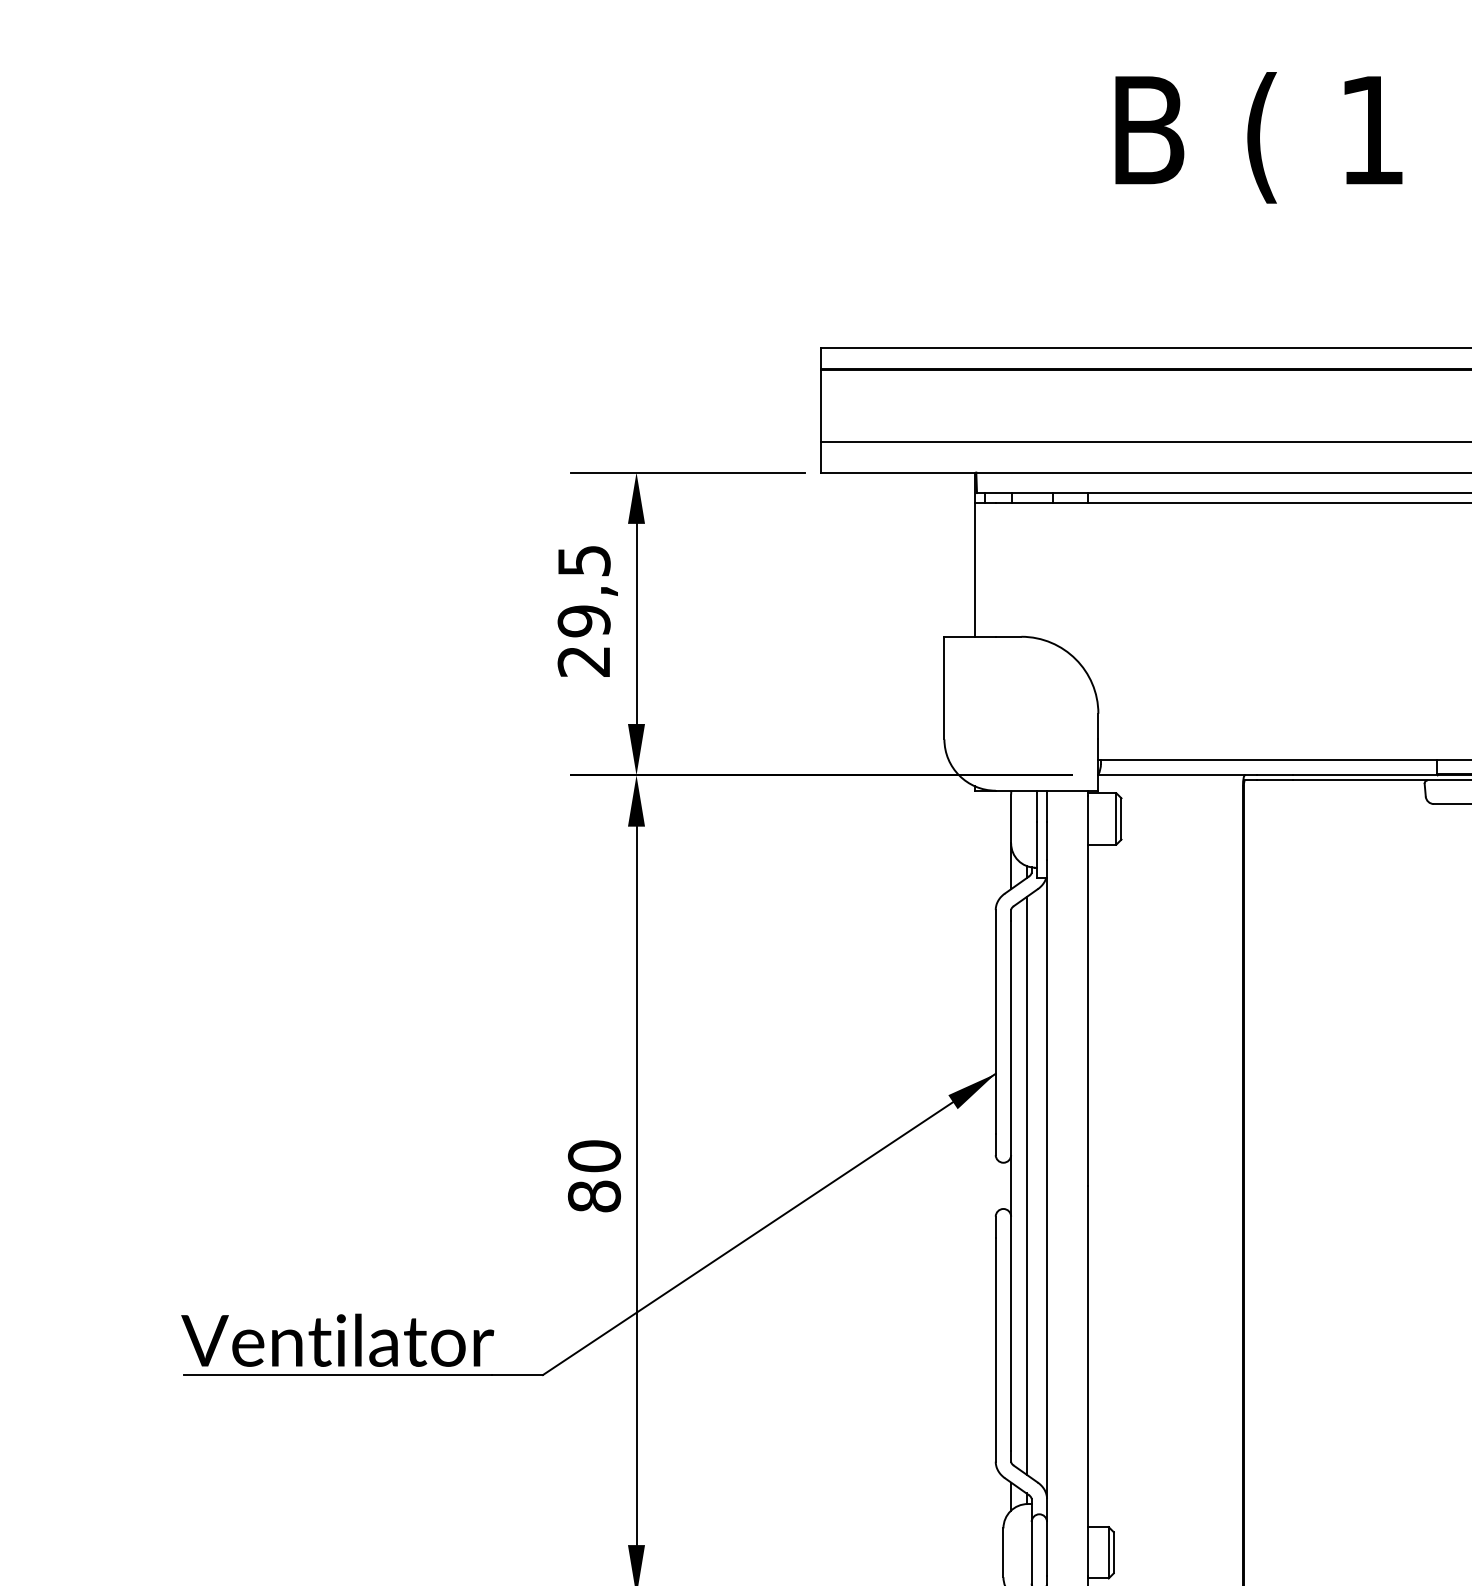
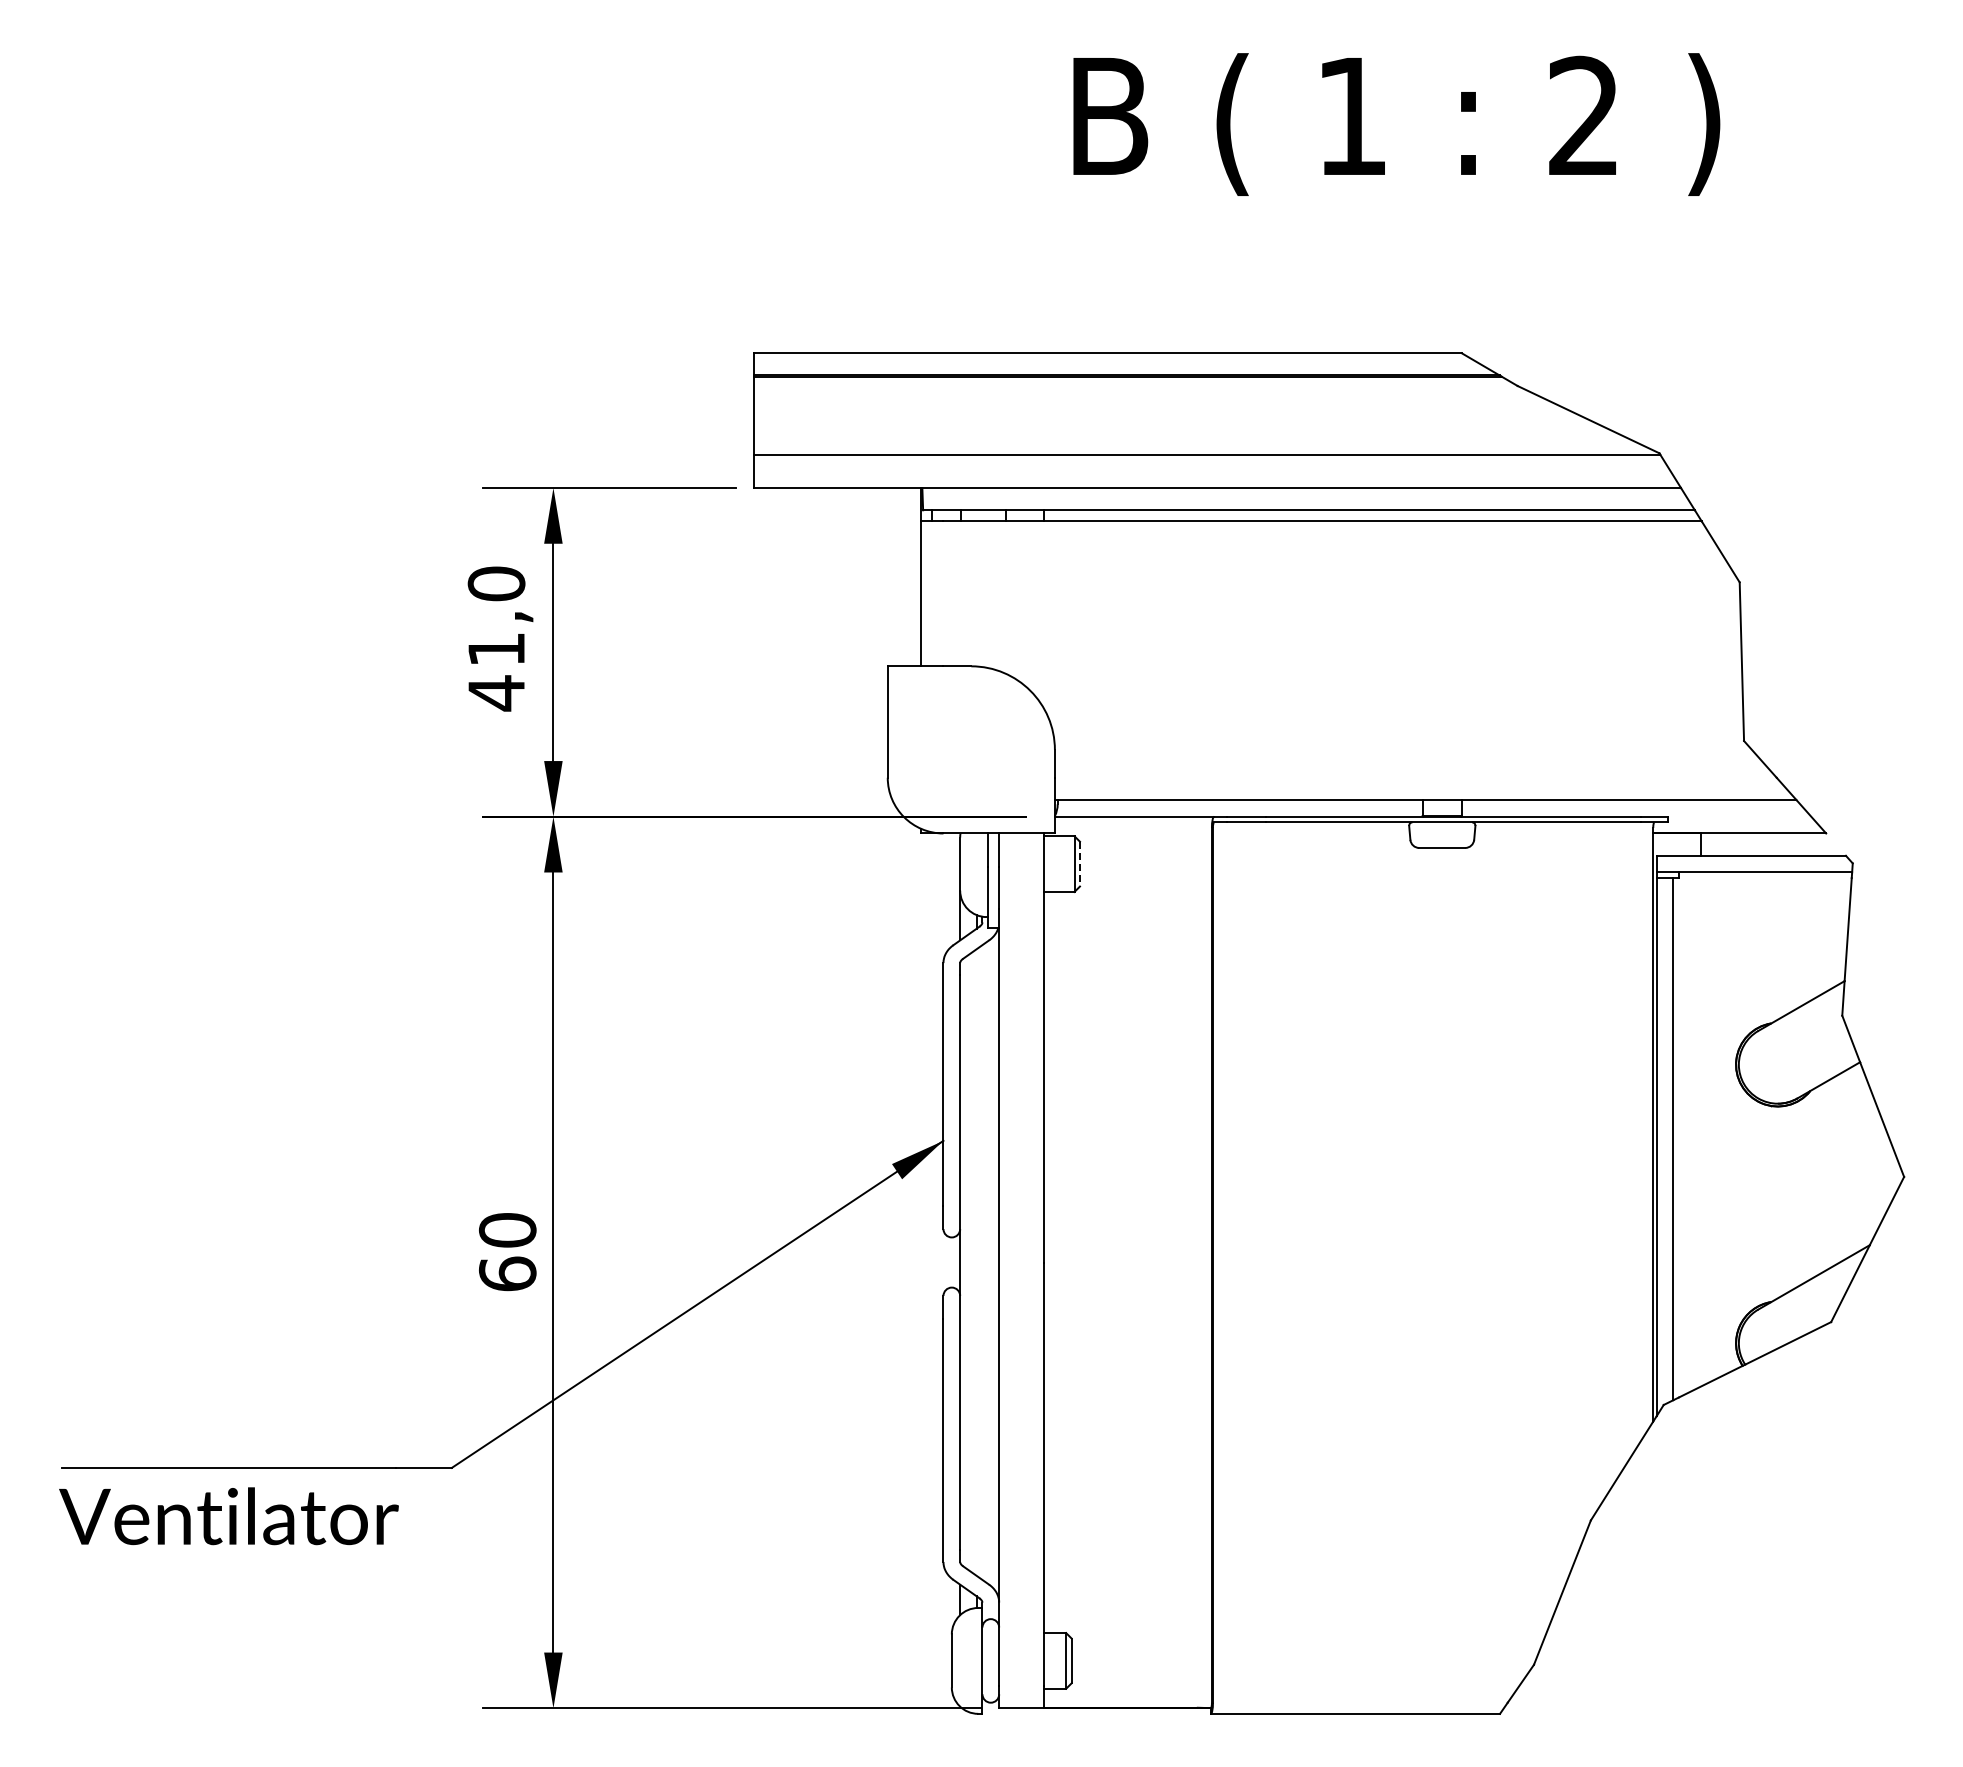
text: (584, 611) -> (496, 638), 29,5 -> 41,0
line: (1121, 819) -> (1079, 864), solid -> dashed
line: (1026, 1185) -> (976, 1262), removed
text: (594, 1195) -> (507, 1273), 80 -> 60
text: (337, 1340) -> (228, 1516), moved

